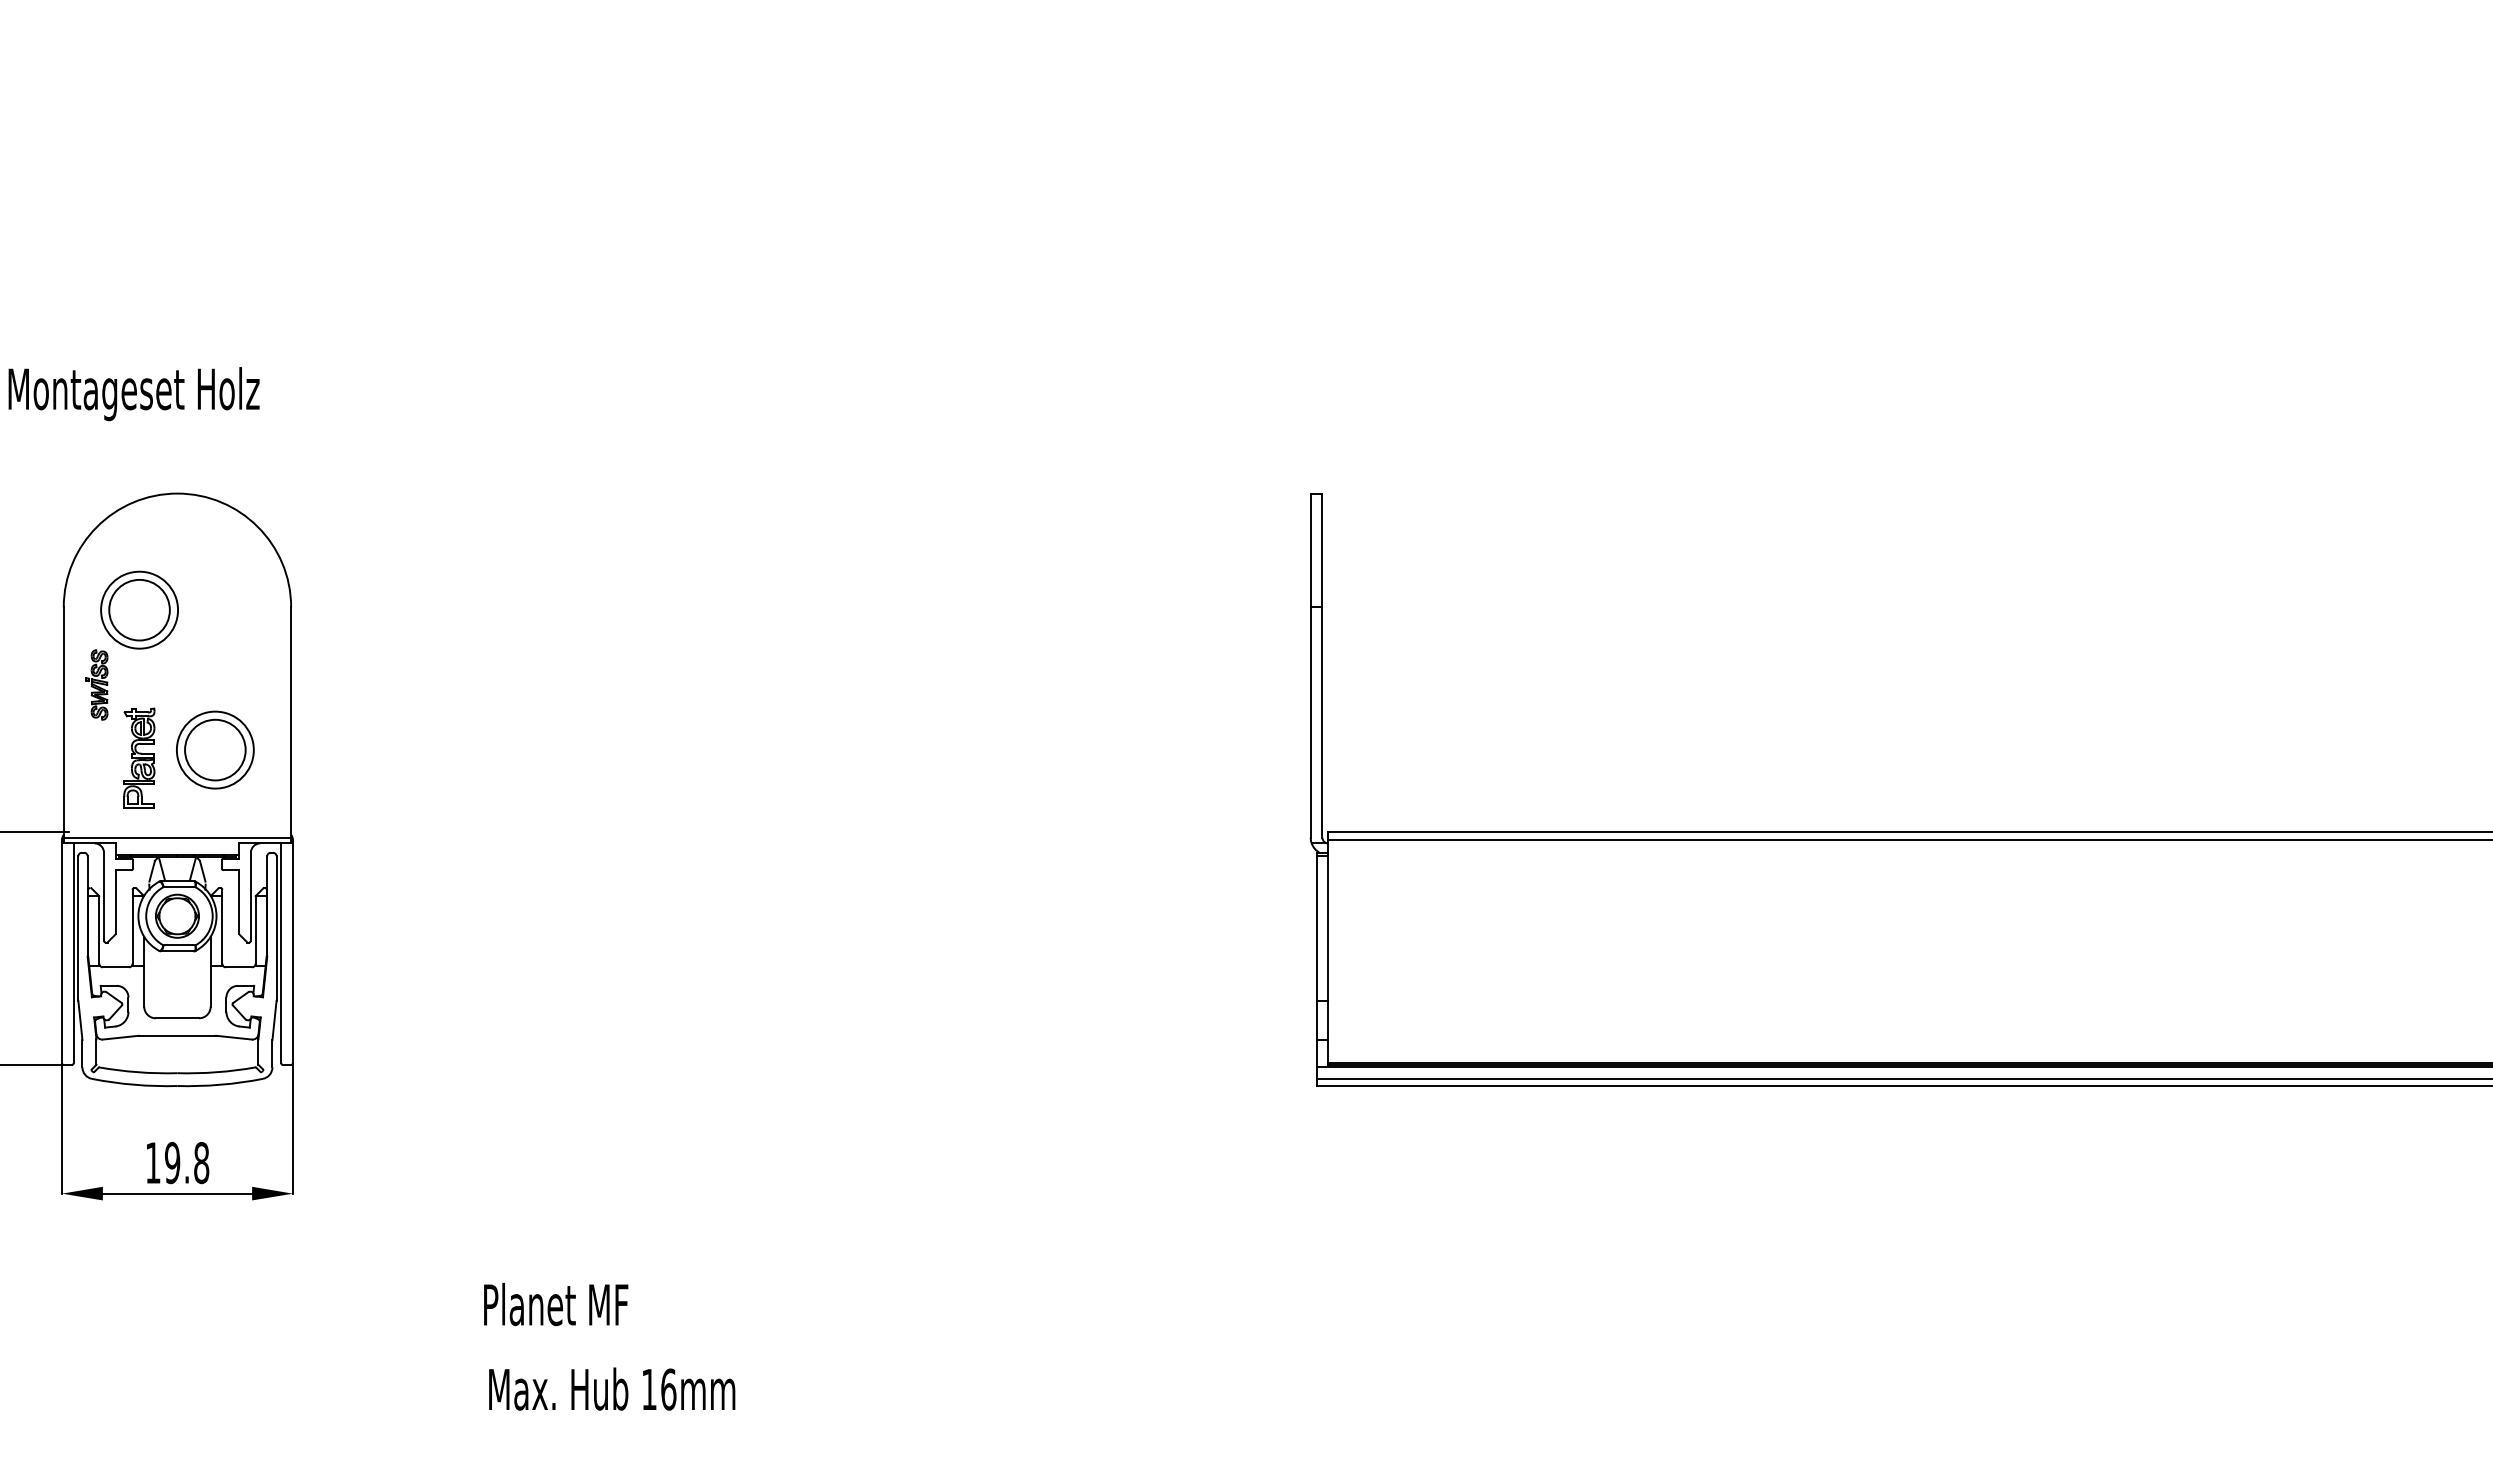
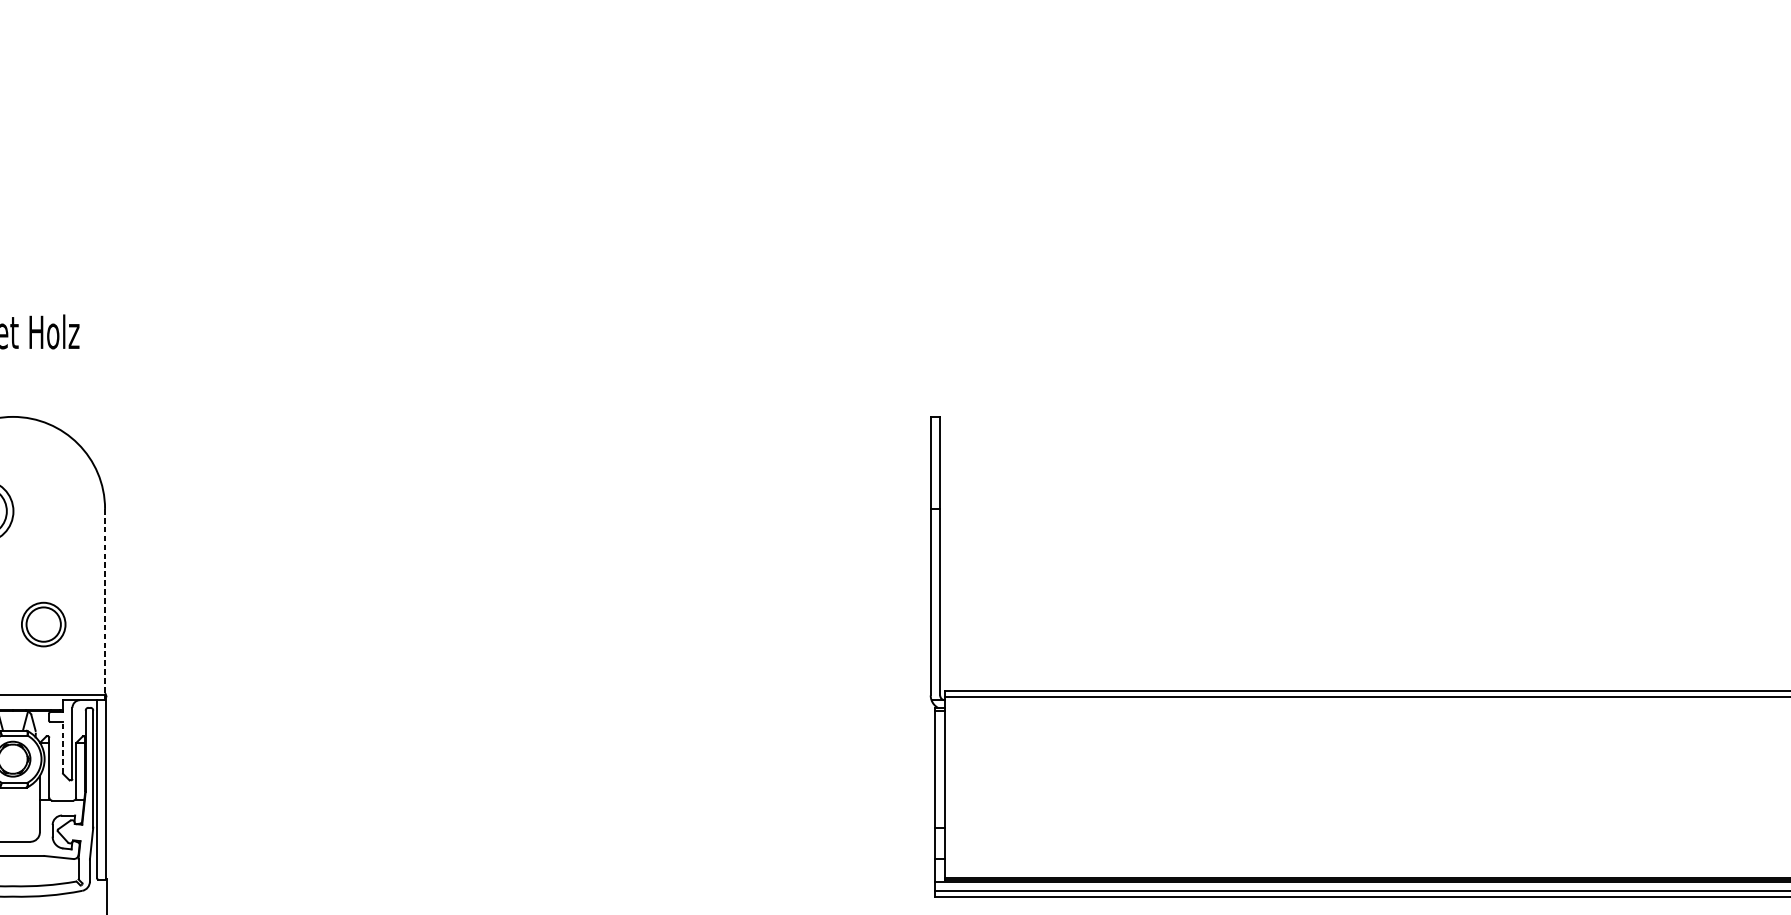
line: (291, 722) -> (105, 602), solid -> dashed
part: (215, 749) -> (43, 624), size x0.7
line: (239, 901) -> (63, 747), solid -> dashed

